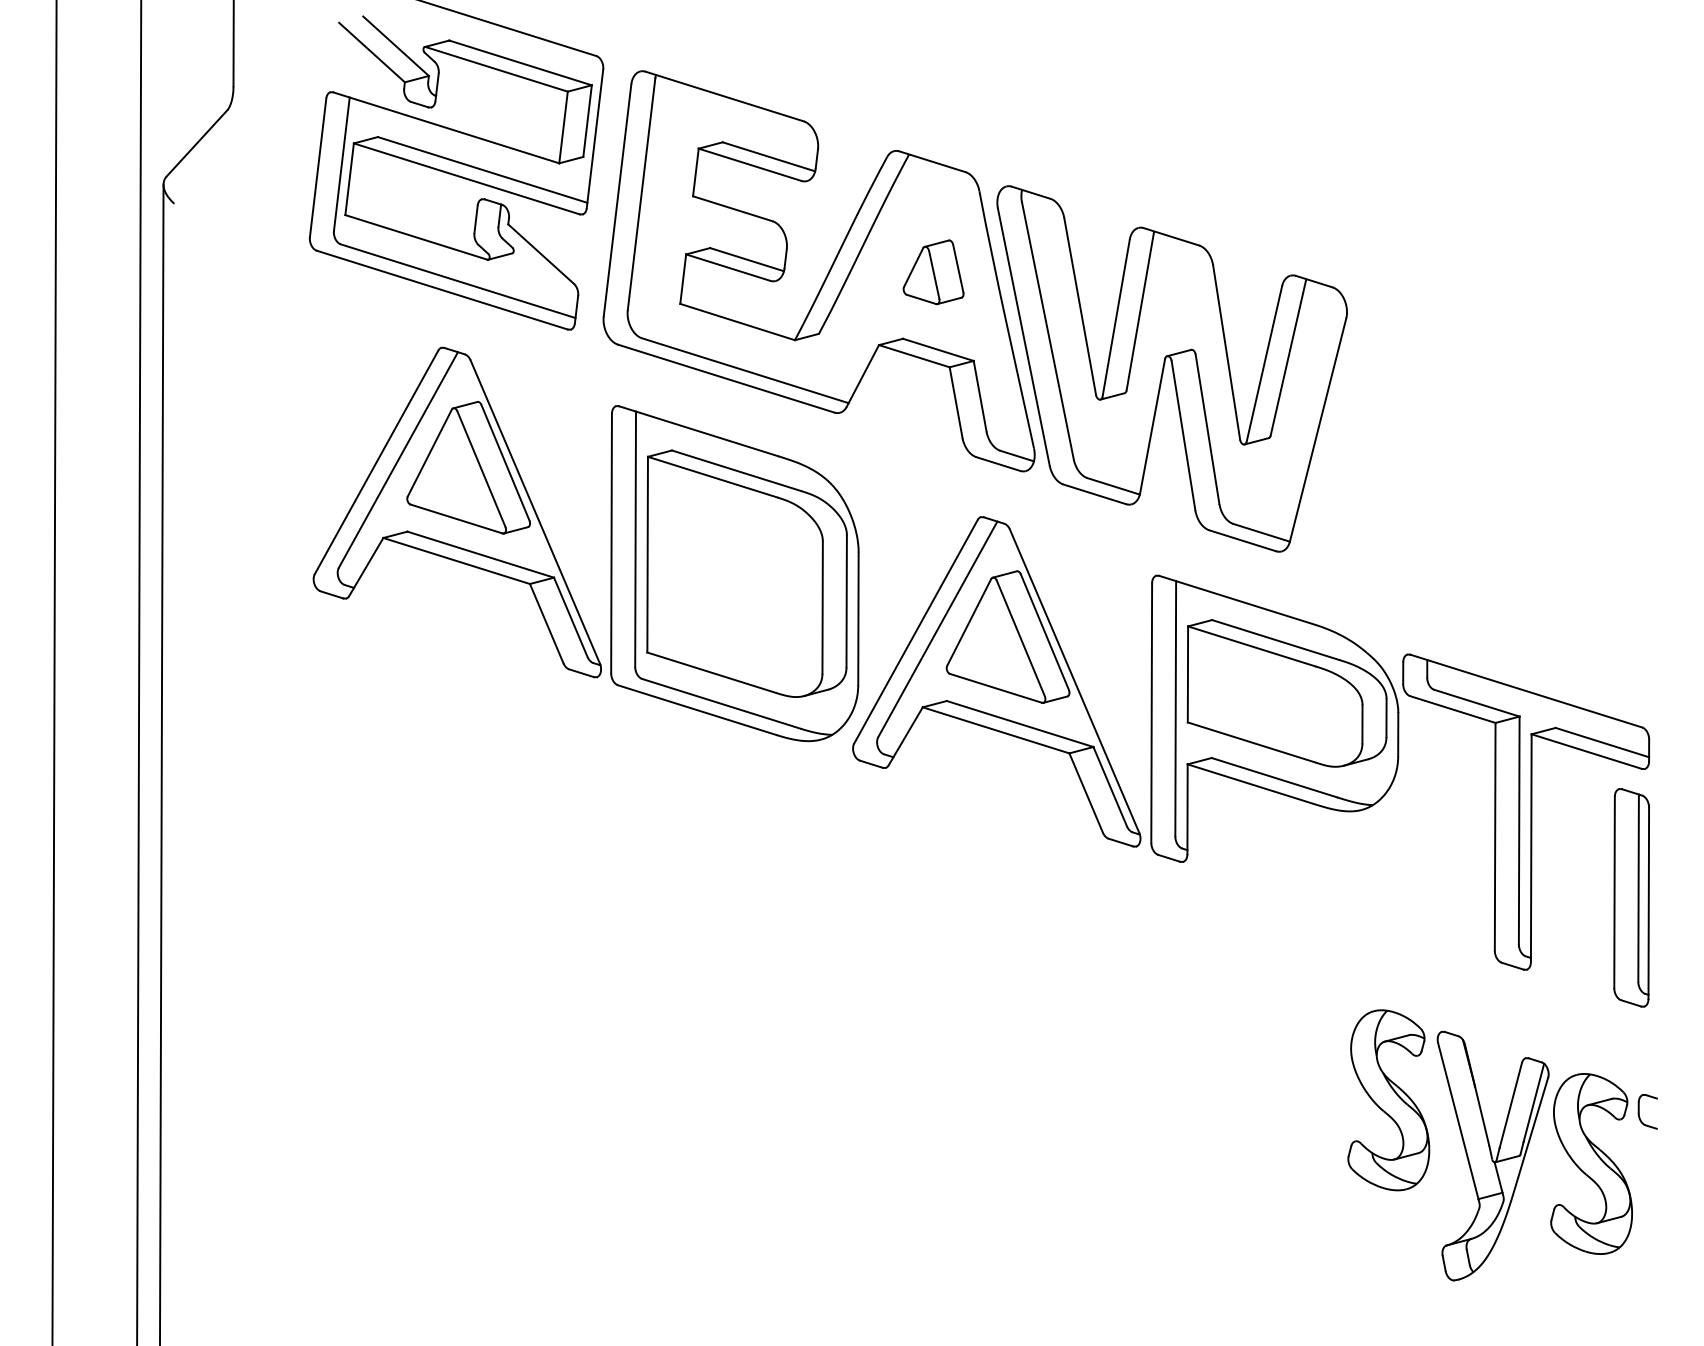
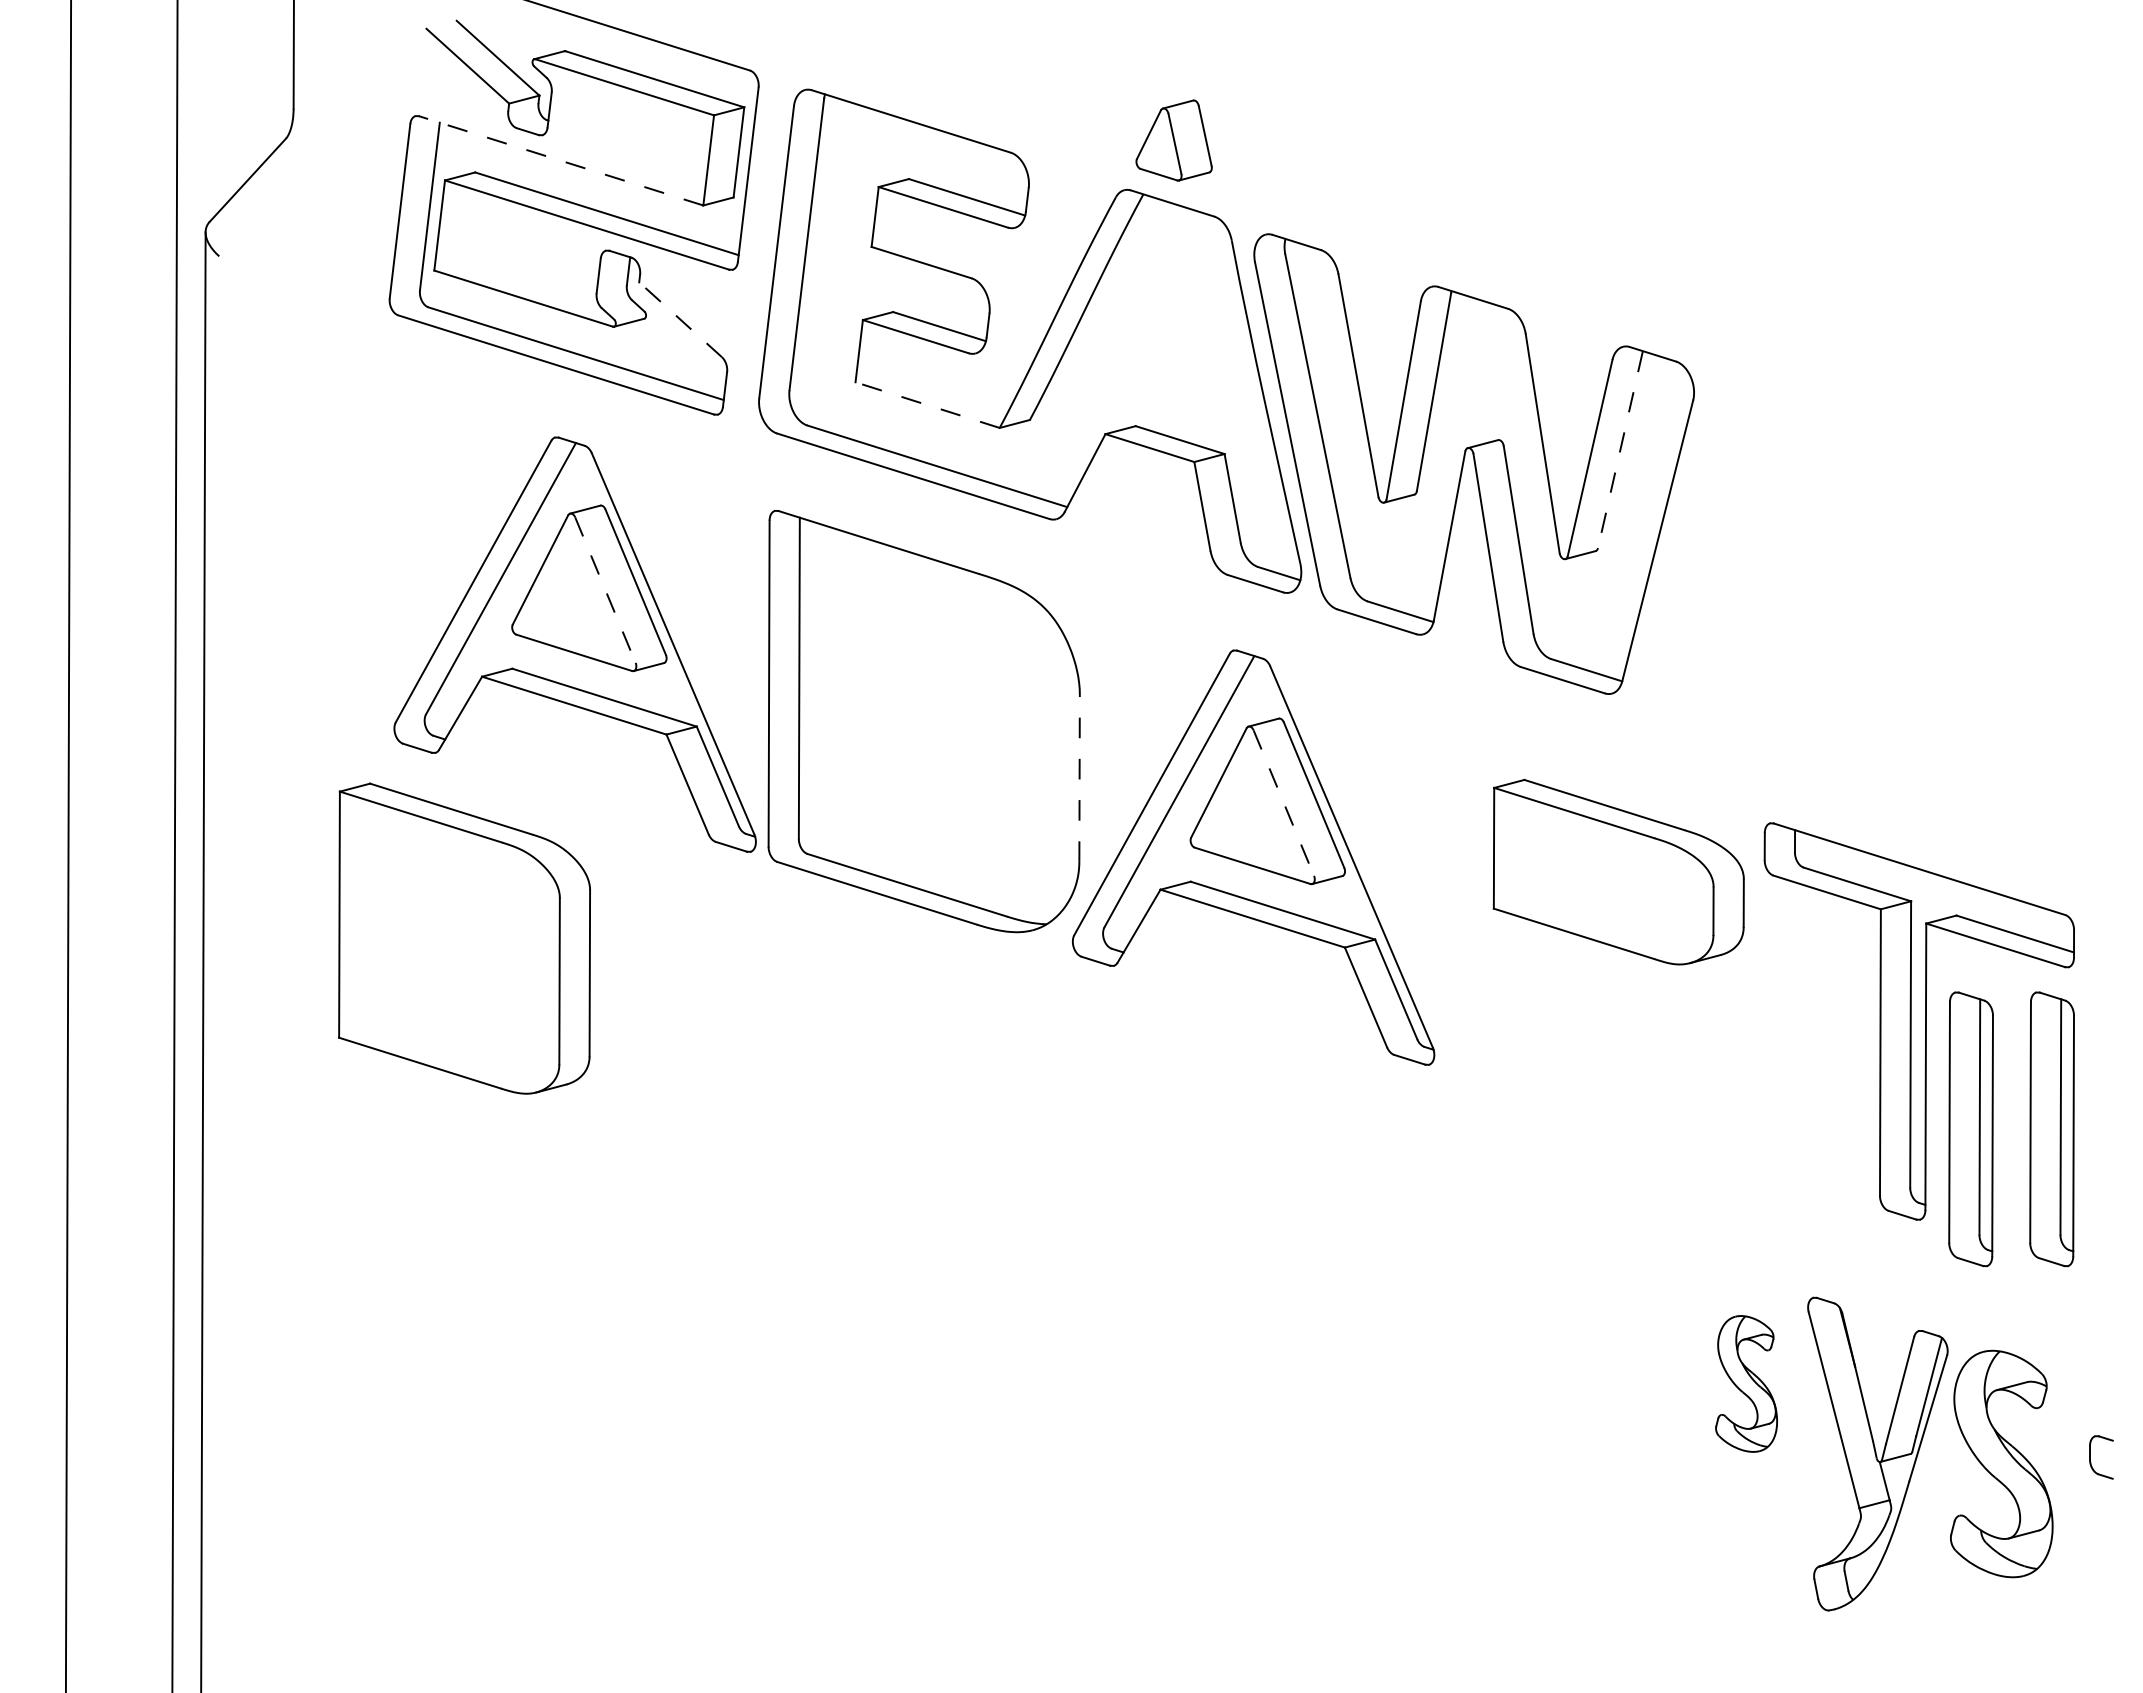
line: (445, 127) -> (560, 160), solid -> dashed
line: (541, 253) -> (680, 319), solid -> dashed
part: (933, 272) -> (1173, 140), moved
line: (737, 322) -> (927, 405), solid -> dashed
line: (1288, 358) -> (1620, 450), solid -> dashed
line: (481, 469) -> (605, 590), solid -> dashed
part: (747, 573) -> (464, 938), moved
line: (858, 618) -> (1079, 777), solid -> dashed
line: (1020, 638) -> (1283, 803), solid -> dashed
part: (1274, 718) -> (1603, 903), removed
part: (1566, 898) -> (1970, 1129), added
part: (1388, 1099) -> (1746, 1383), size x0.6
part: (1639, 1111) -> (2090, 1457), moved

